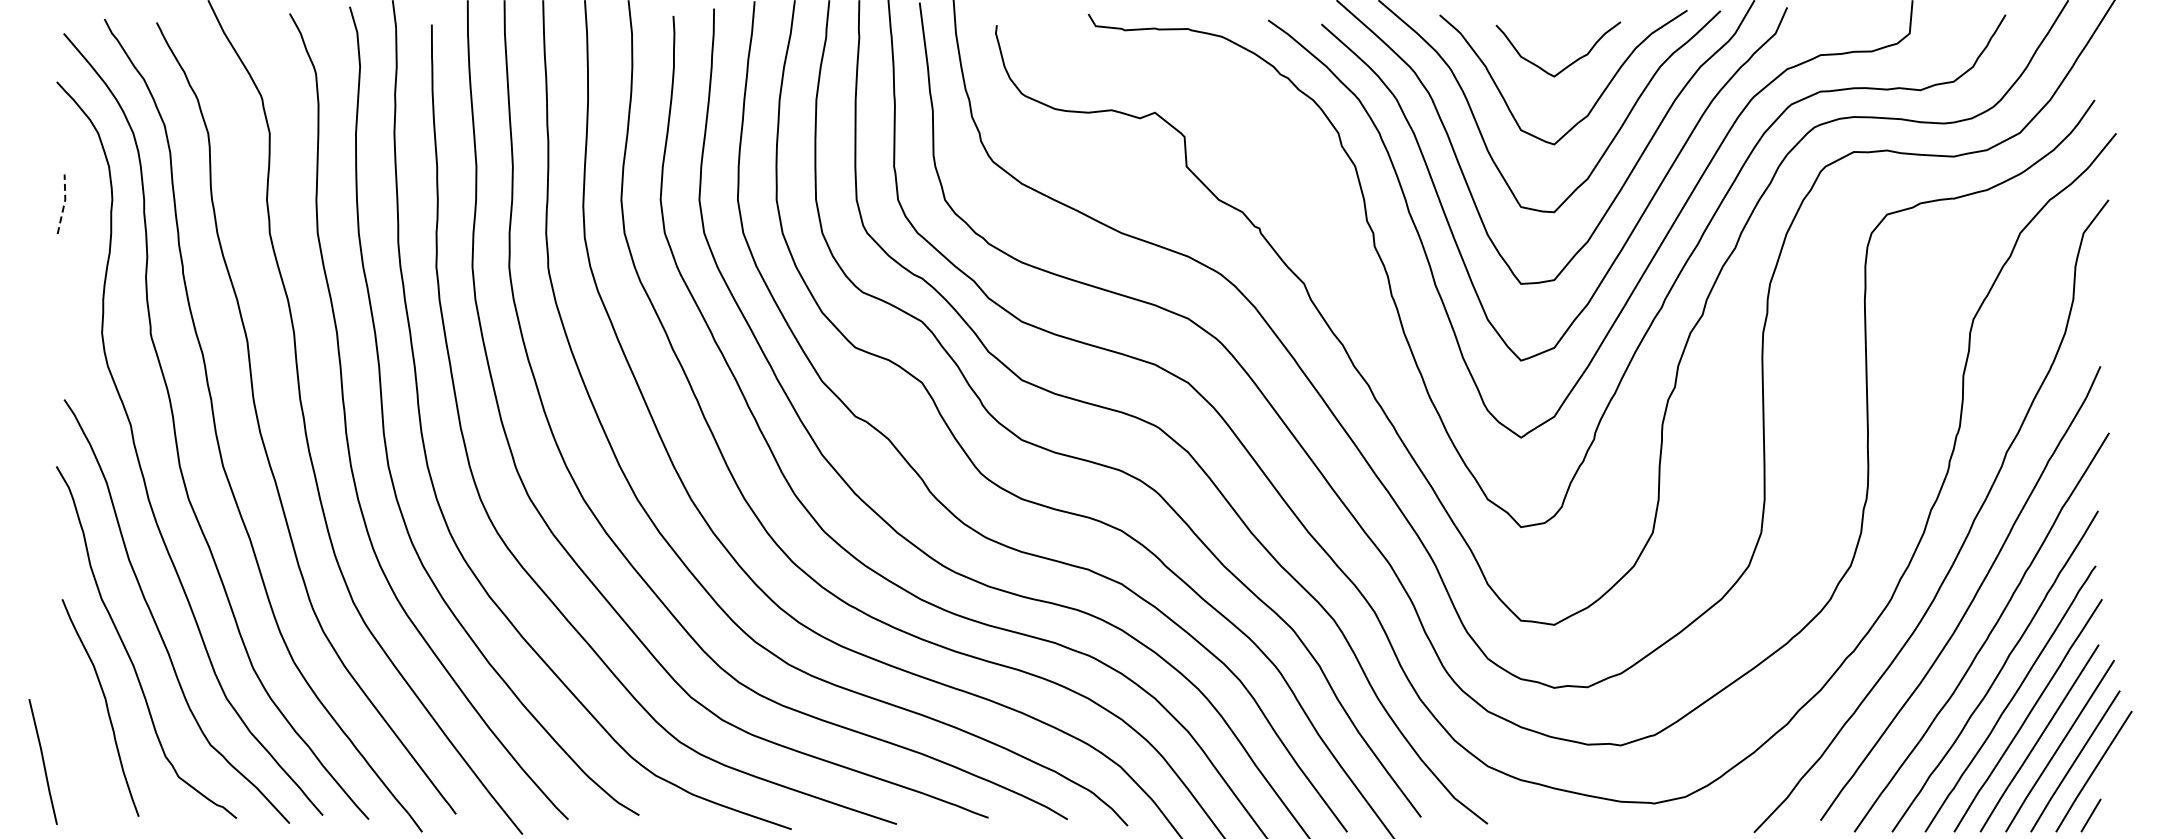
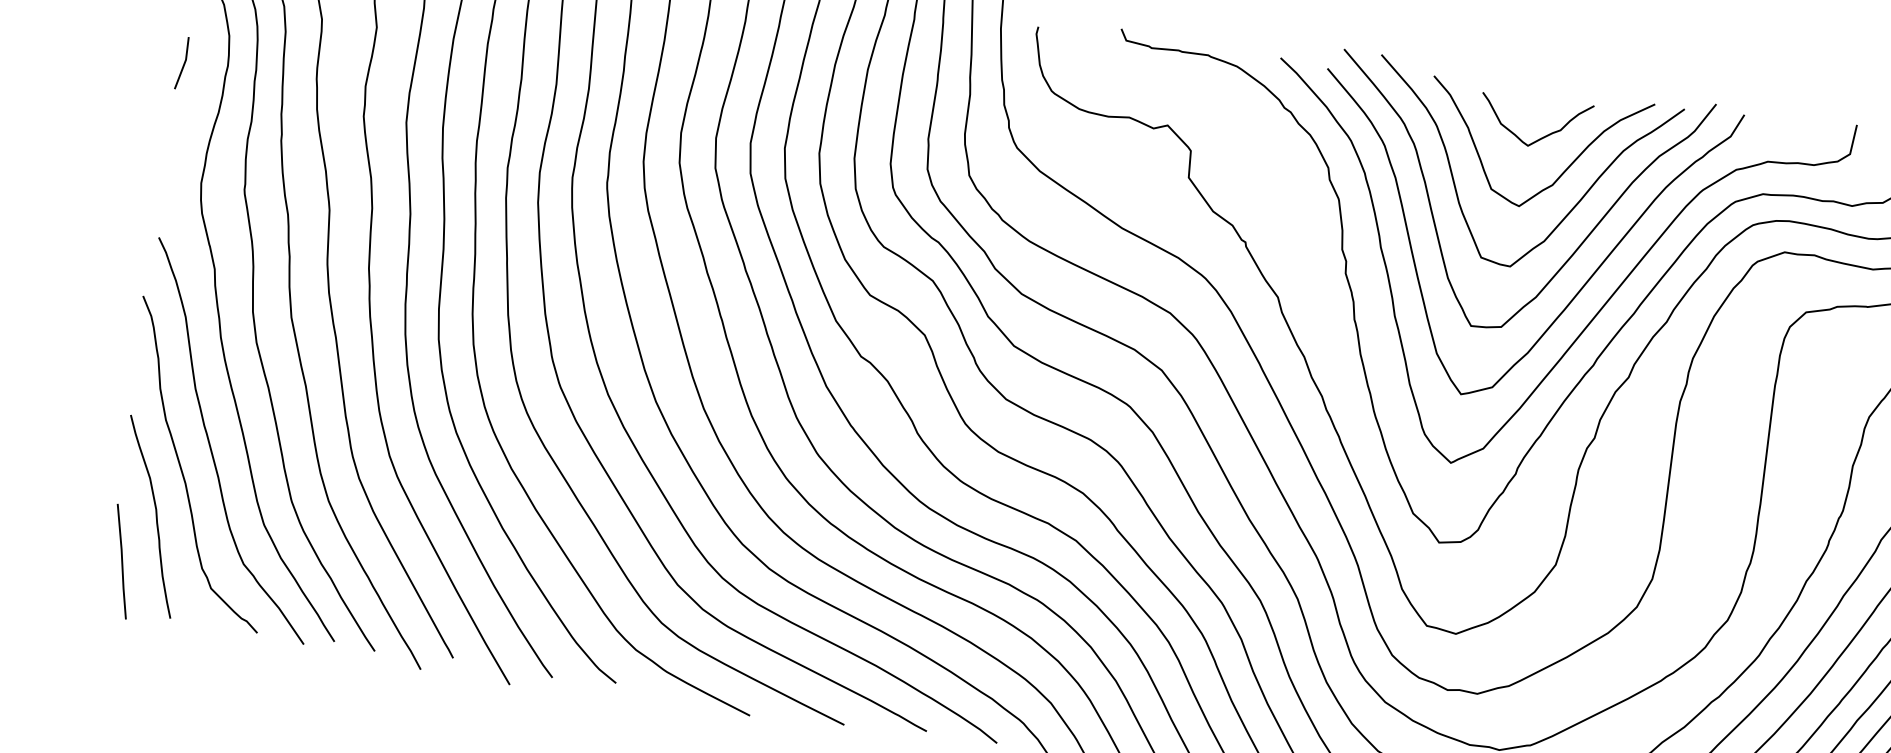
line: (64, 203) -> (184, 62), dashed -> solid
line: (42, 761) -> (121, 561), moved

